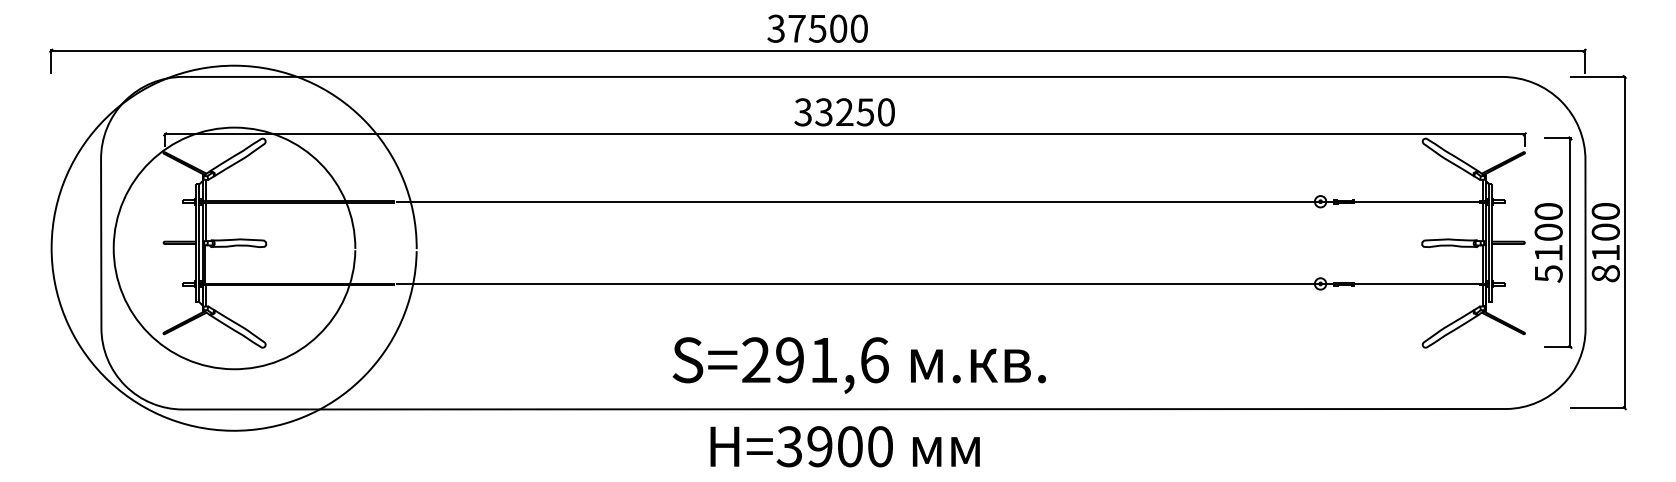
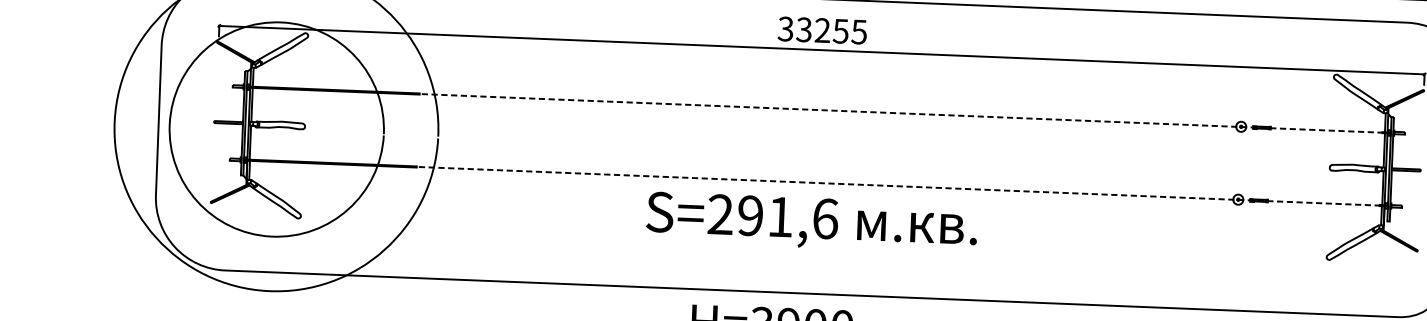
text: (885, 112) -> (858, 32), 33250 -> 33255
line: (938, 201) -> (902, 112), solid -> dashed
line: (938, 284) -> (899, 186), solid -> dashed
text: (858, 365) -> (811, 222), moved

